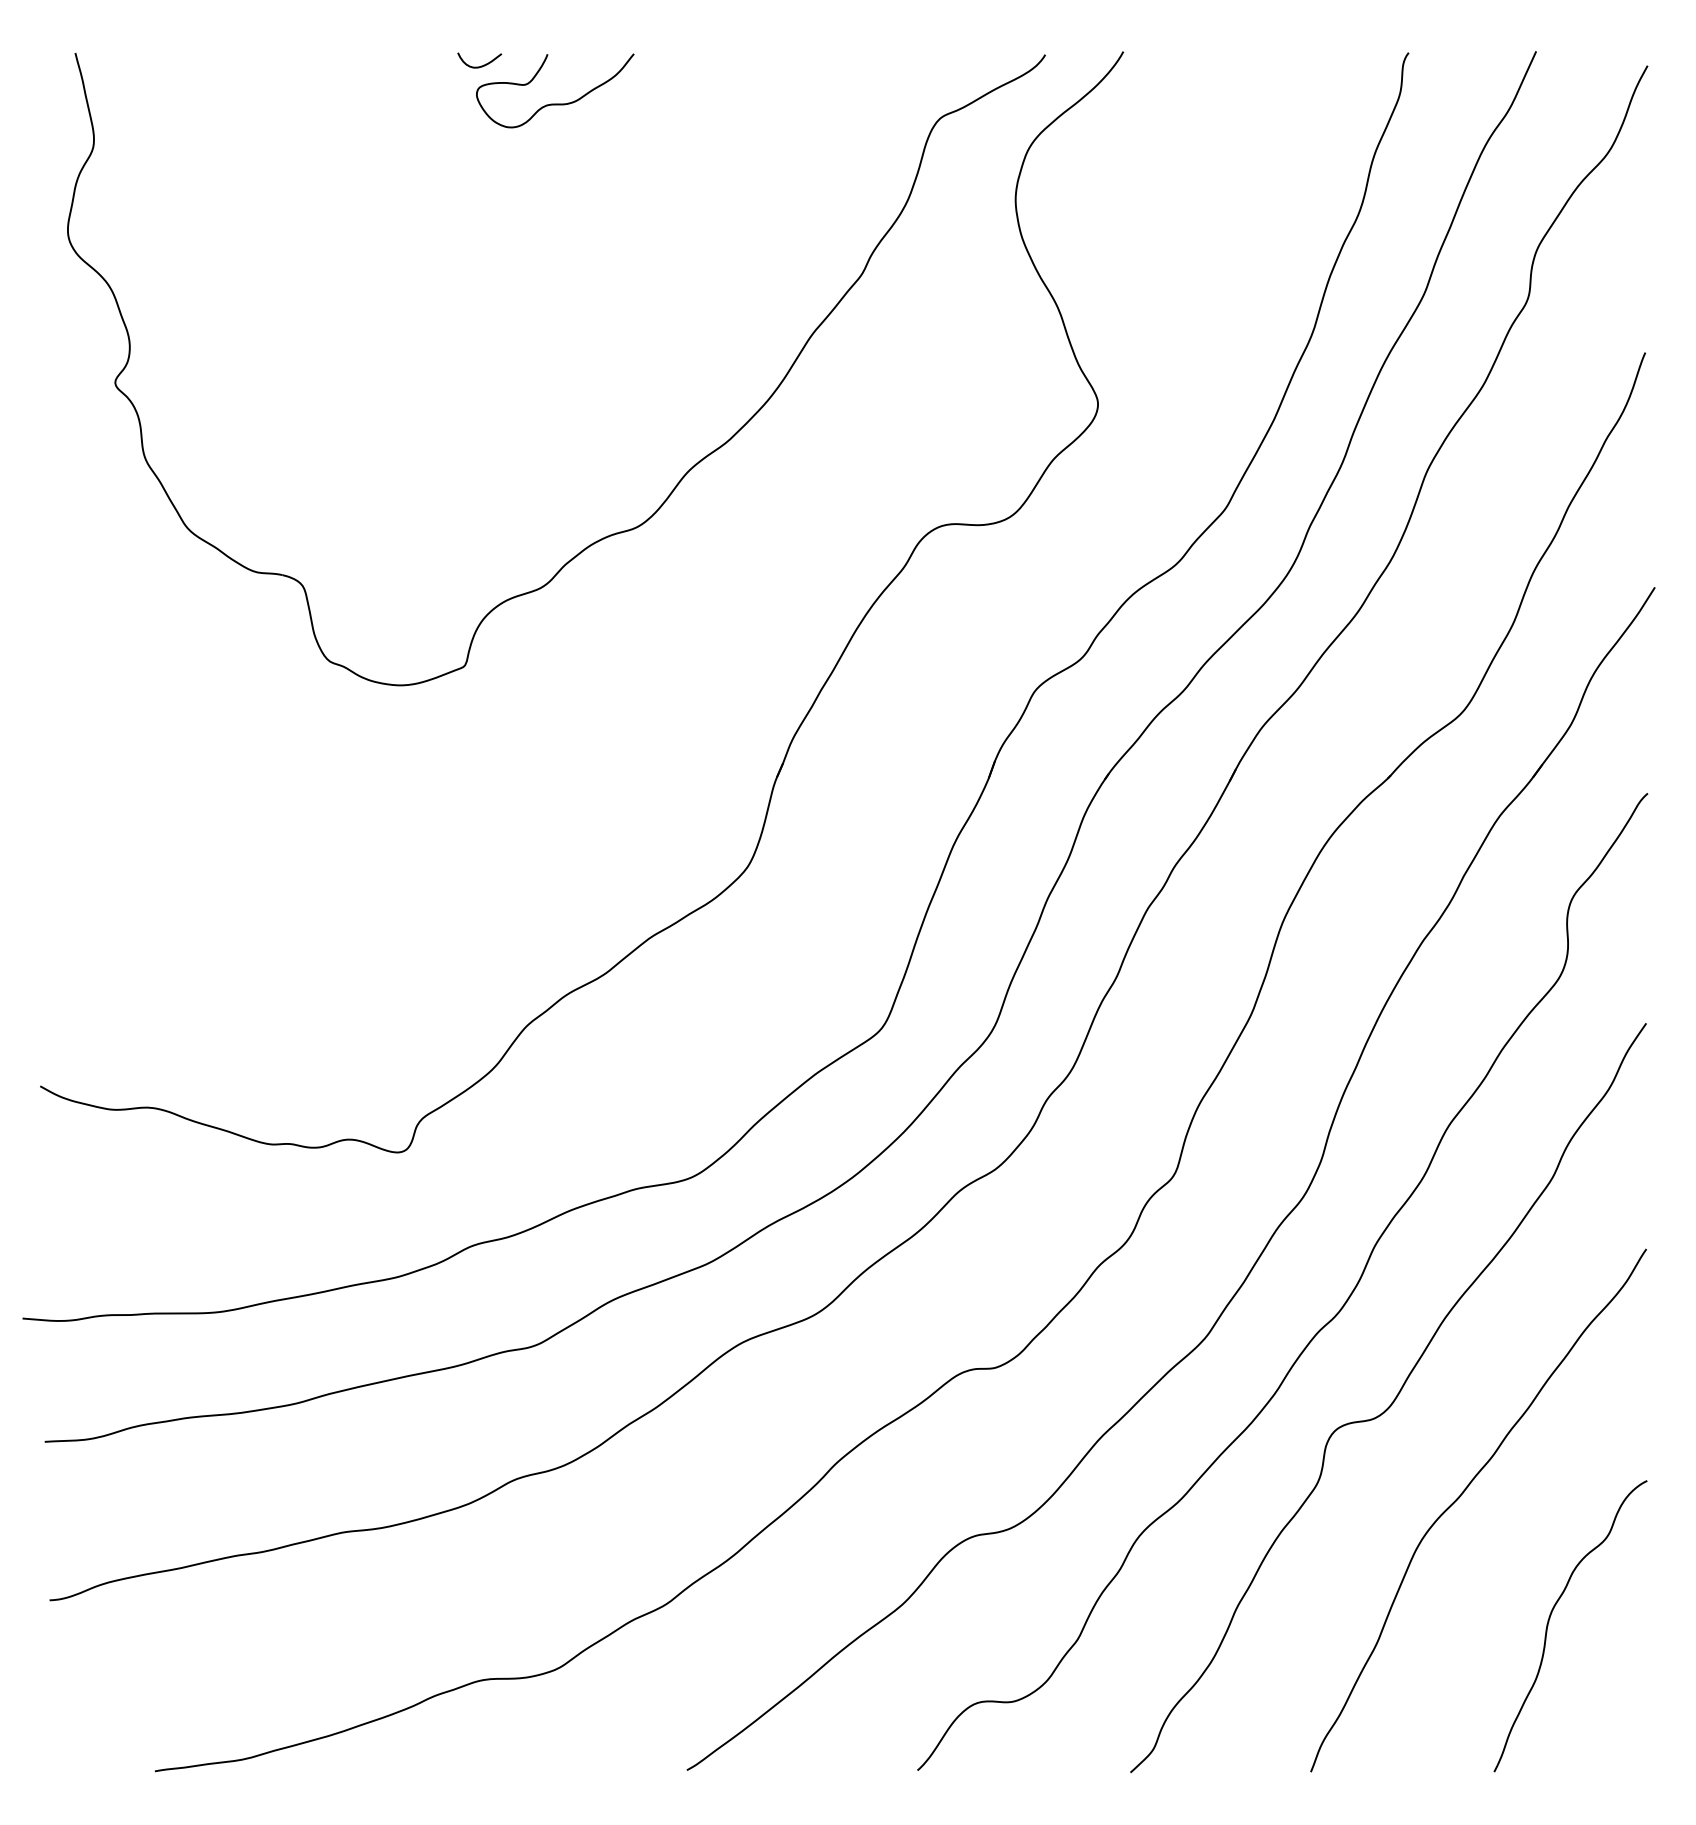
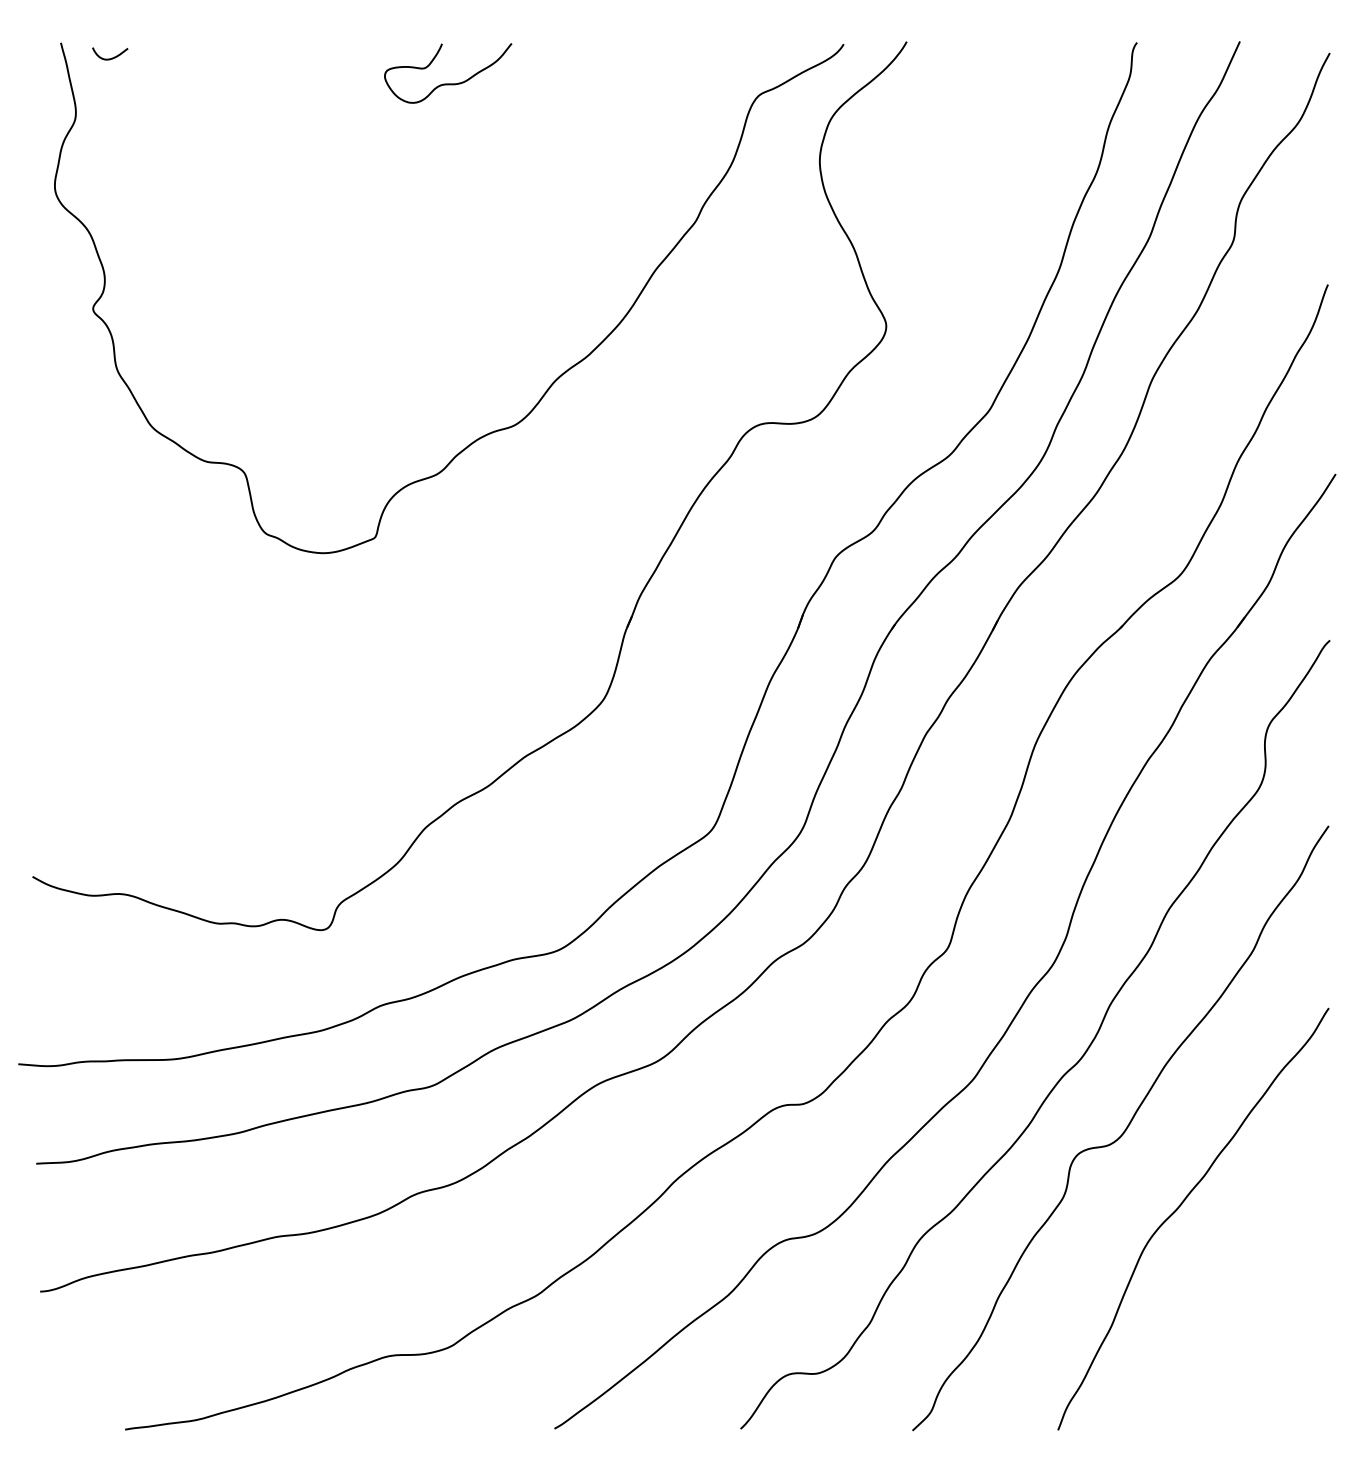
curve: (481, 65) -> (111, 57), moved
curve: (1550, 1619) -> (1251, 1307), removed

